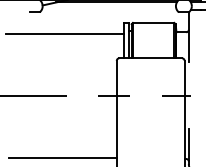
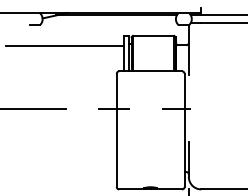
line: (62, 157) -> (62, 170), removed

